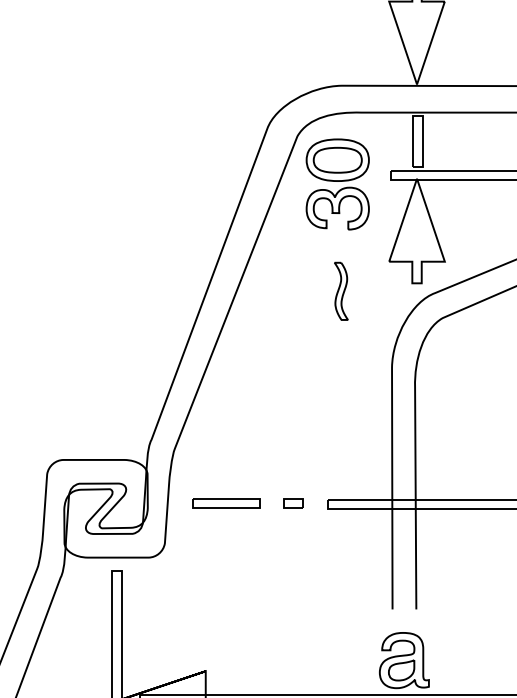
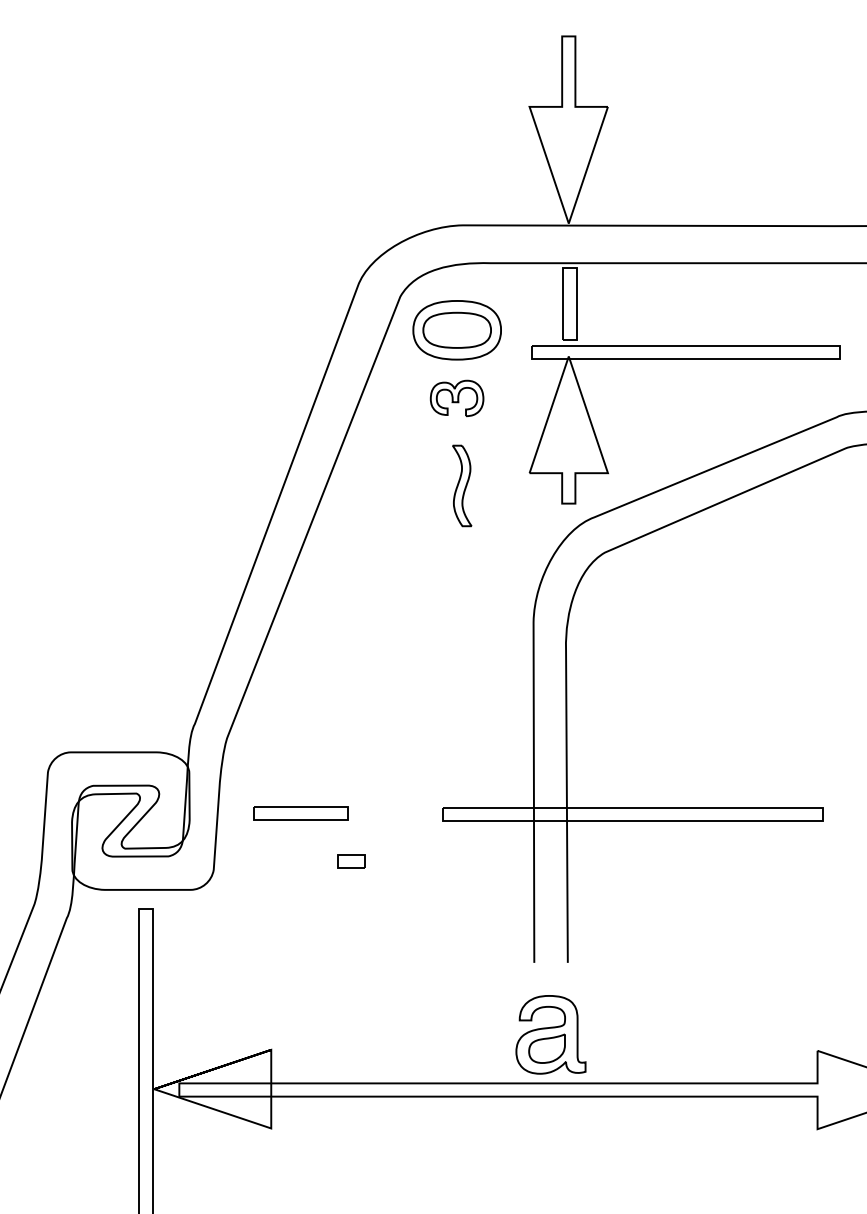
part: (337, 208) -> (456, 398), size x0.6
part: (341, 291) -> (462, 485), moved
part: (293, 503) -> (351, 861), moved

